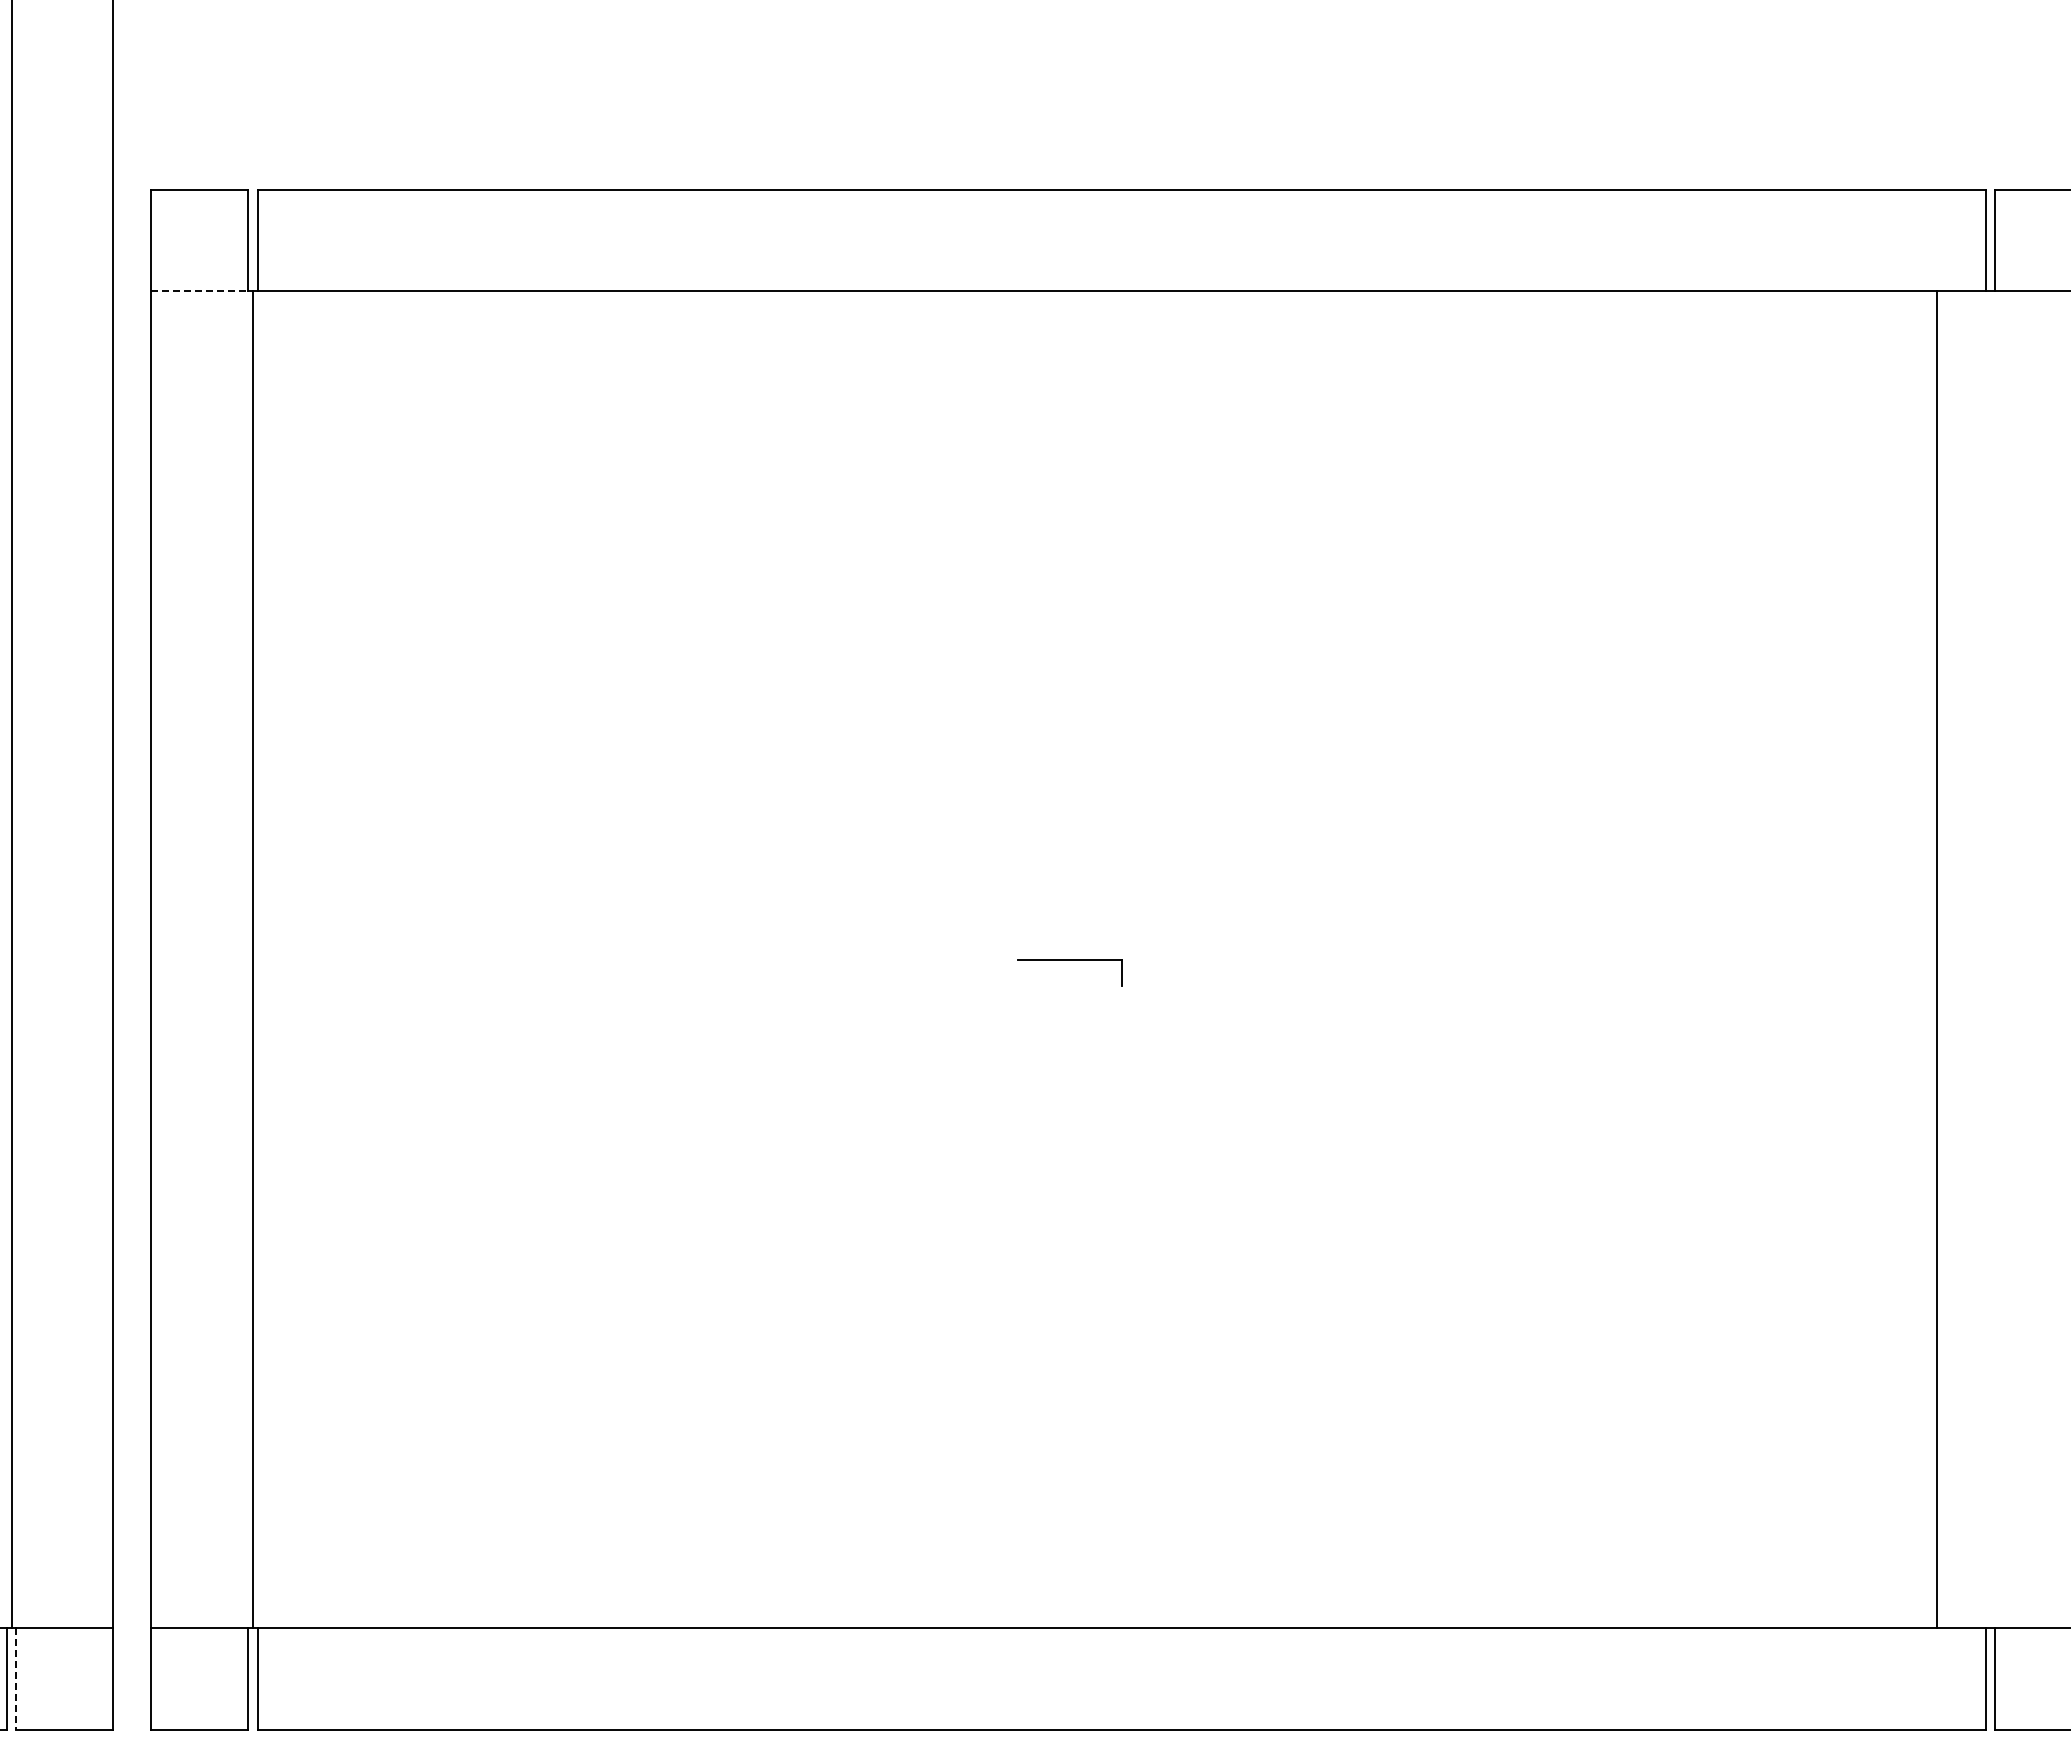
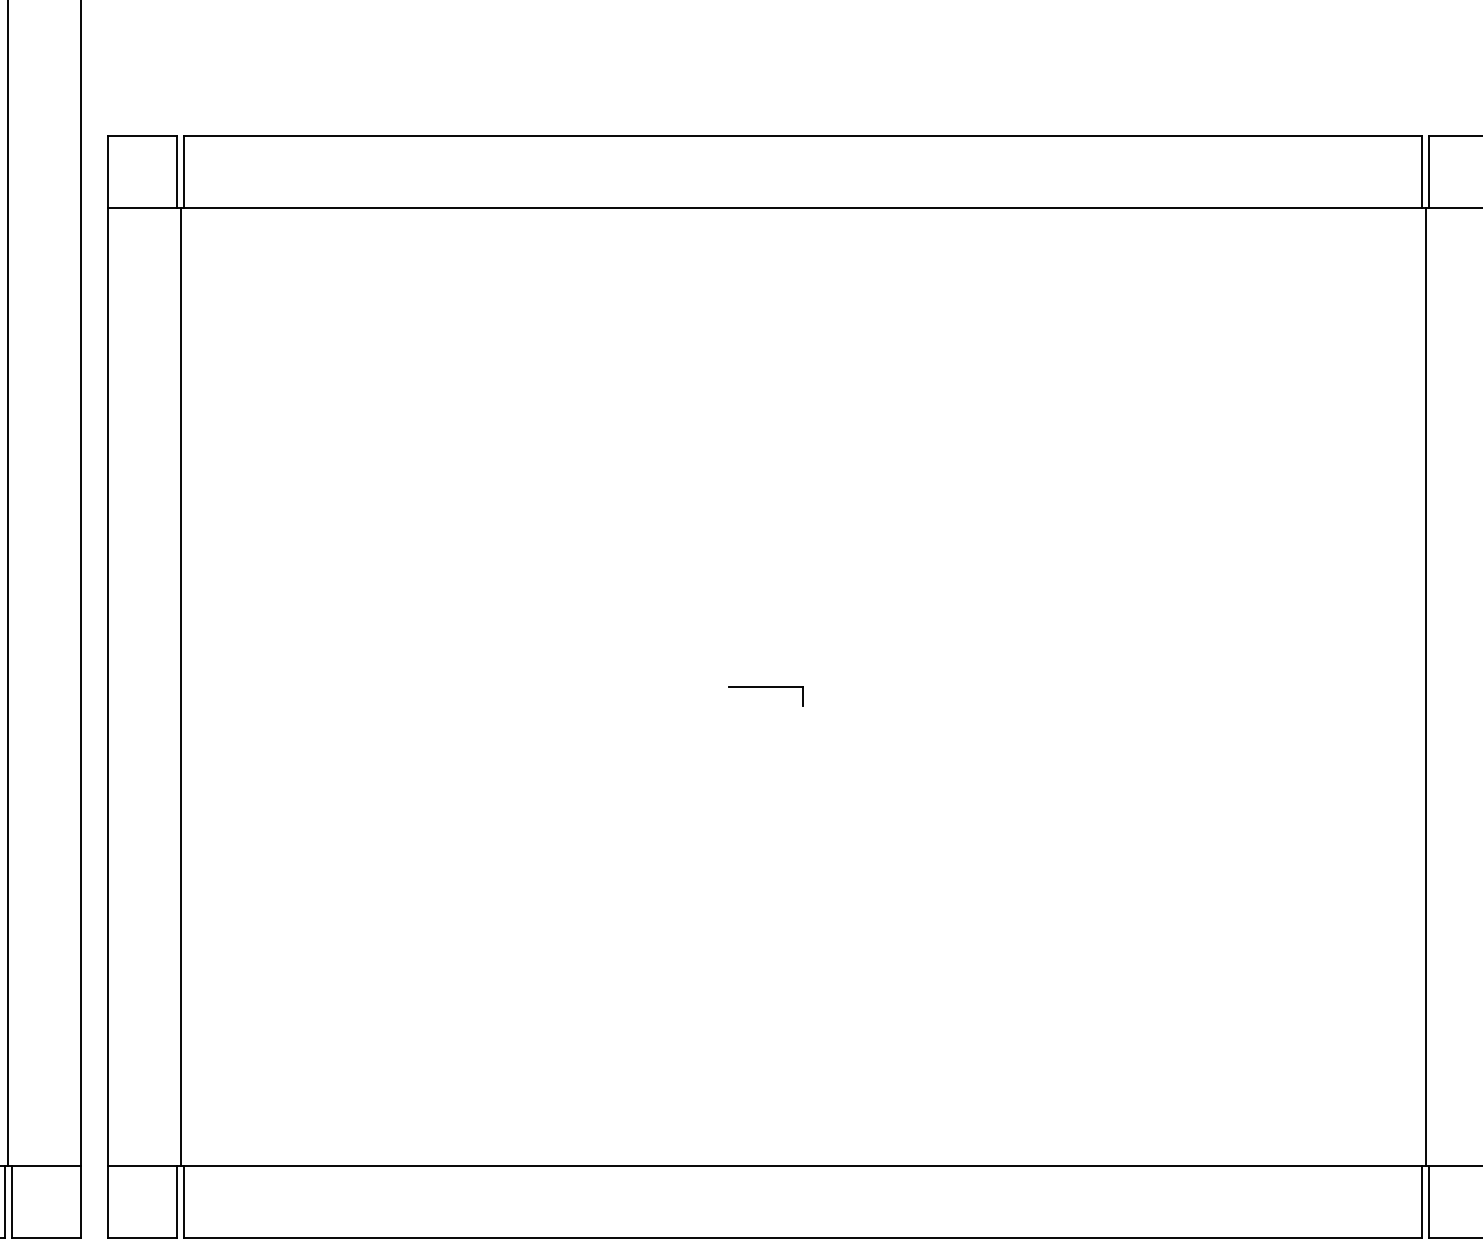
line: (200, 291) -> (143, 208), dashed -> solid
line: (1936, 959) -> (1425, 686), moved
line: (16, 1678) -> (11, 1201), dashed -> solid

